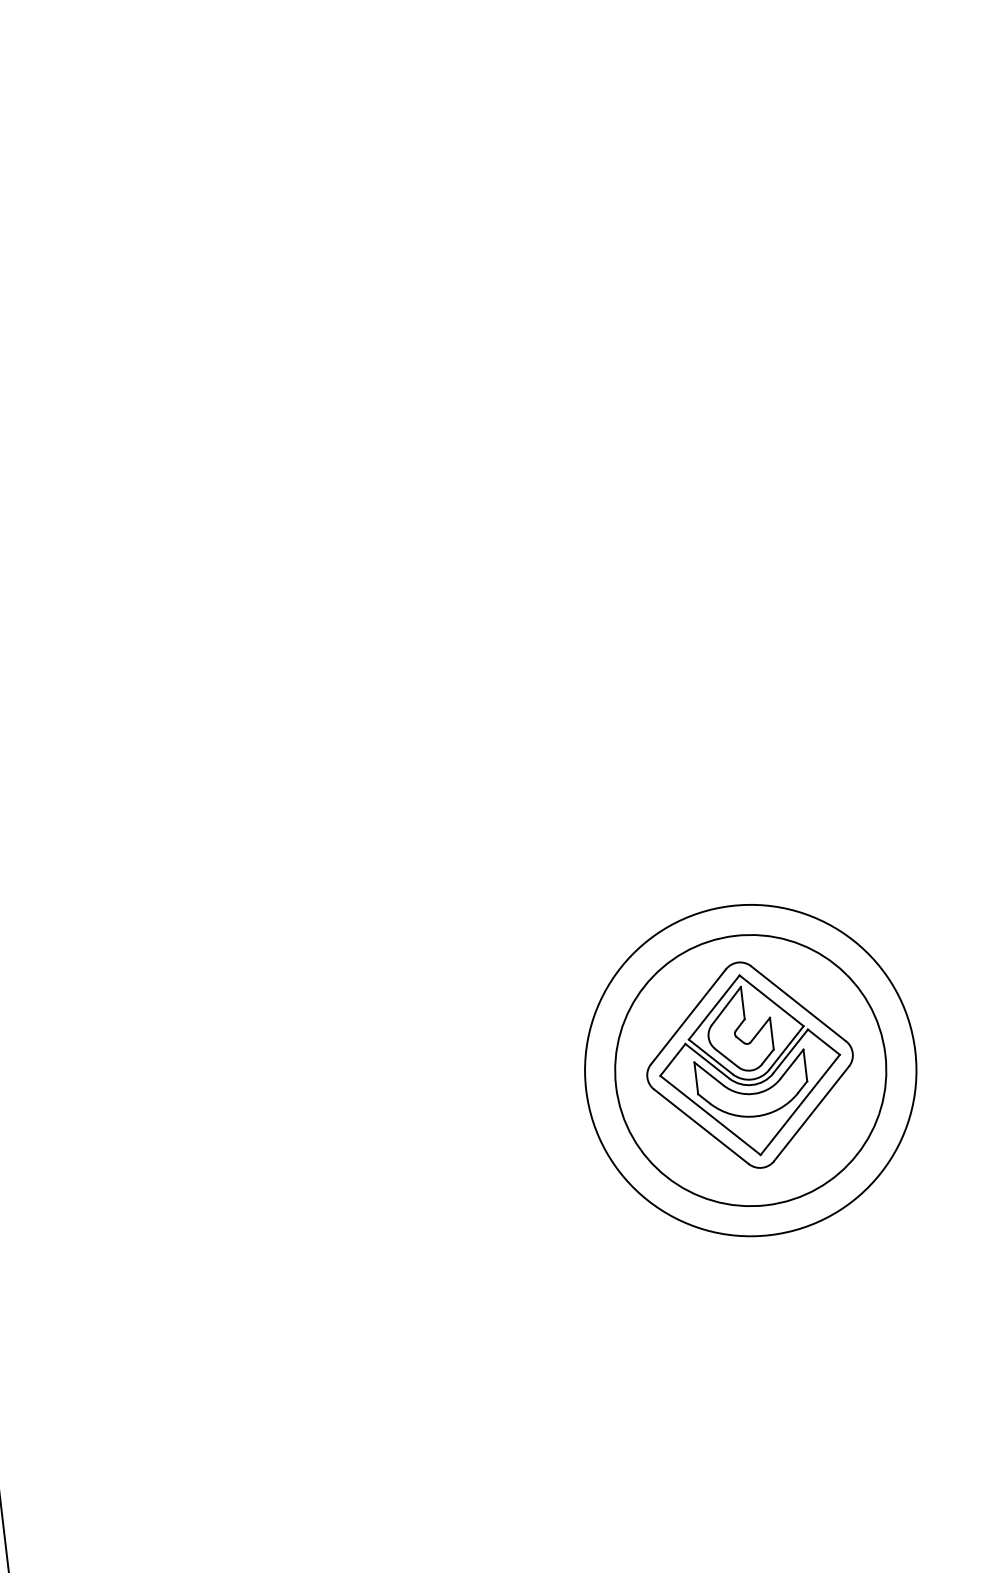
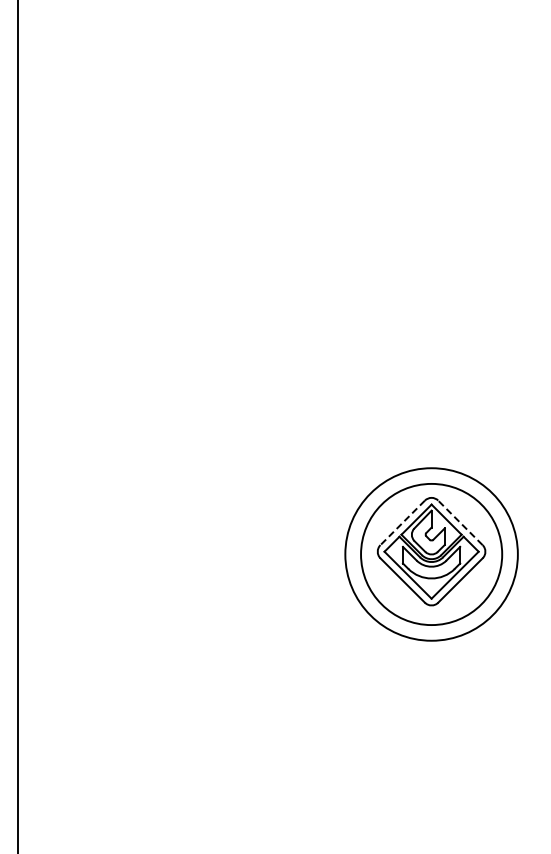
line: (798, 1003) -> (460, 522), solid -> dashed
line: (688, 1017) -> (402, 523), solid -> dashed

